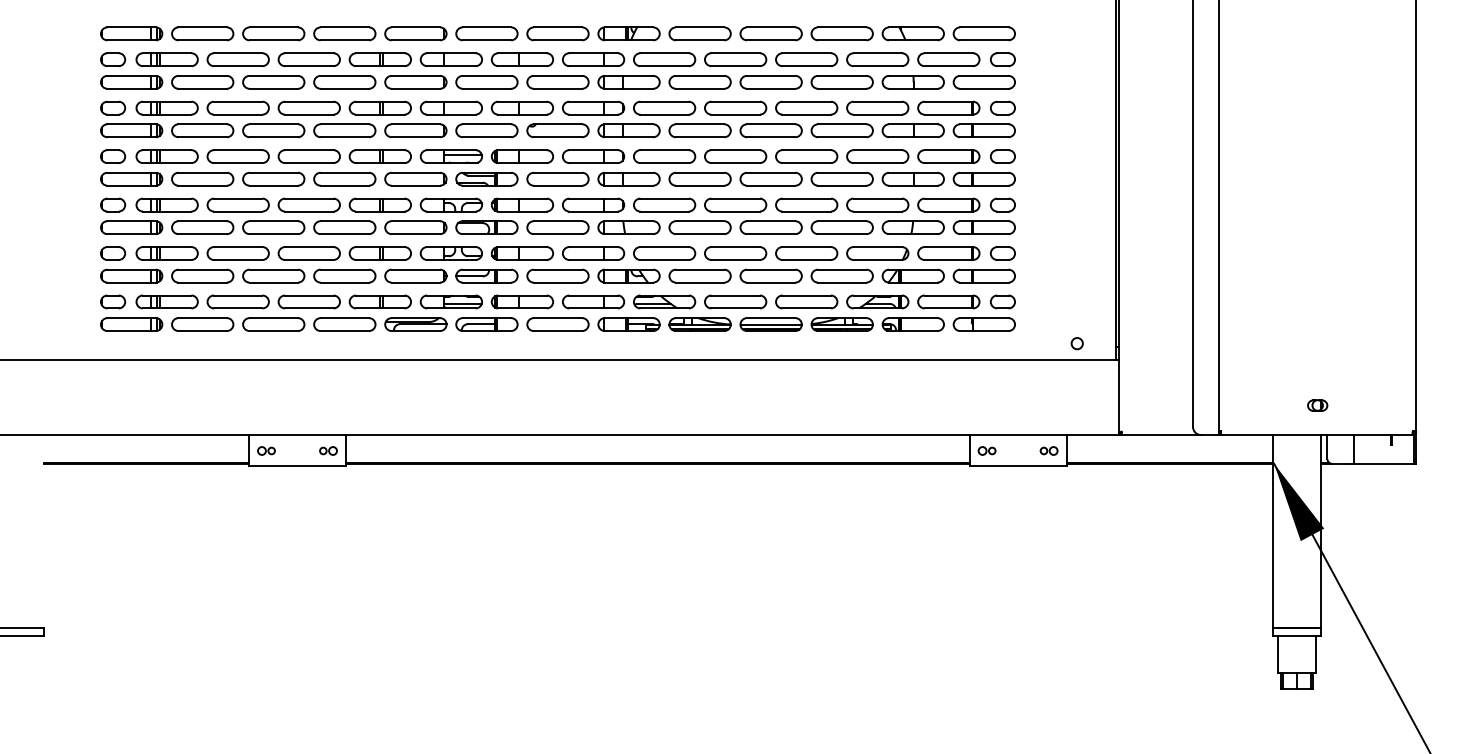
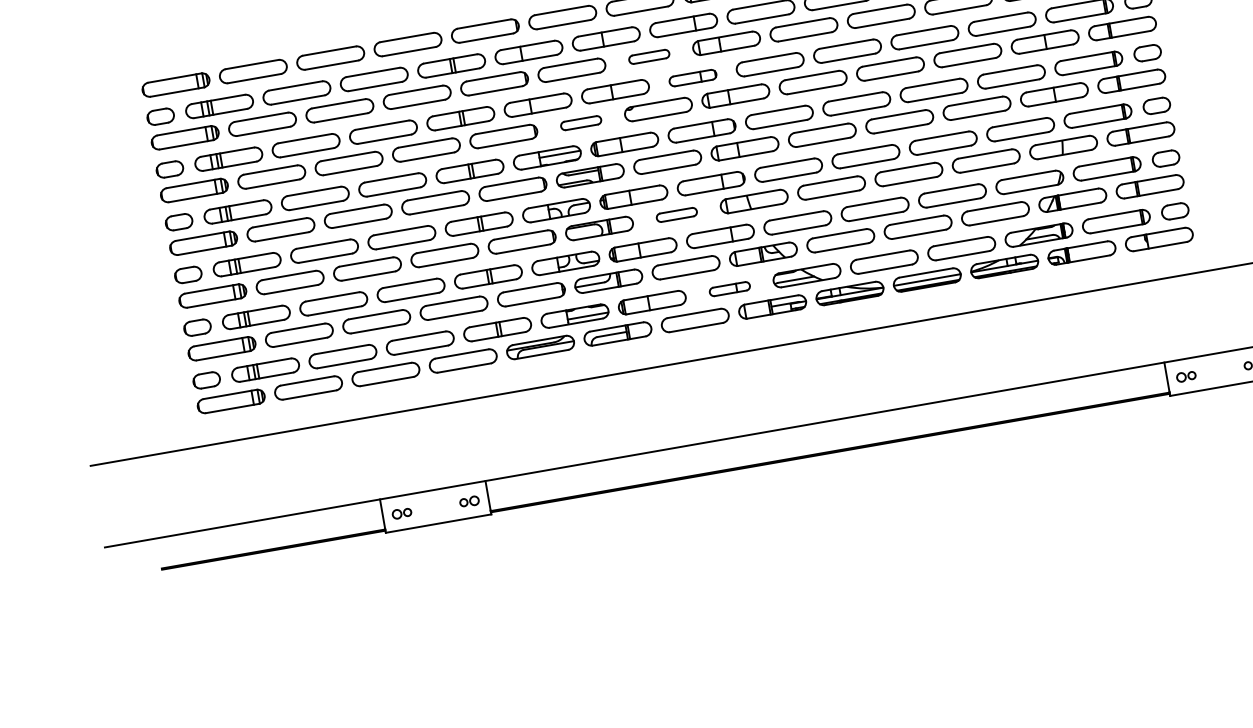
part: (557, 82) -> (648, 57), size x0.6
part: (593, 107) -> (692, 77), size x0.7
part: (486, 130) -> (580, 122), size x0.6
part: (557, 227) -> (676, 214), size x0.6
part: (593, 301) -> (729, 288), size x0.6

